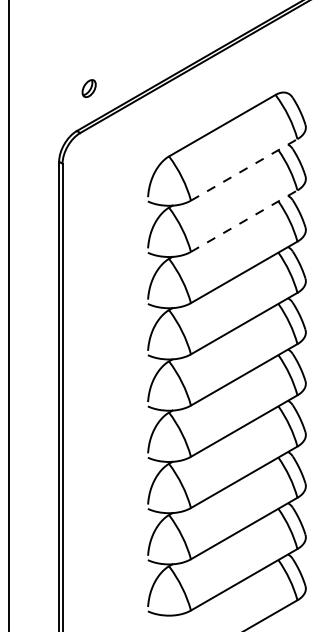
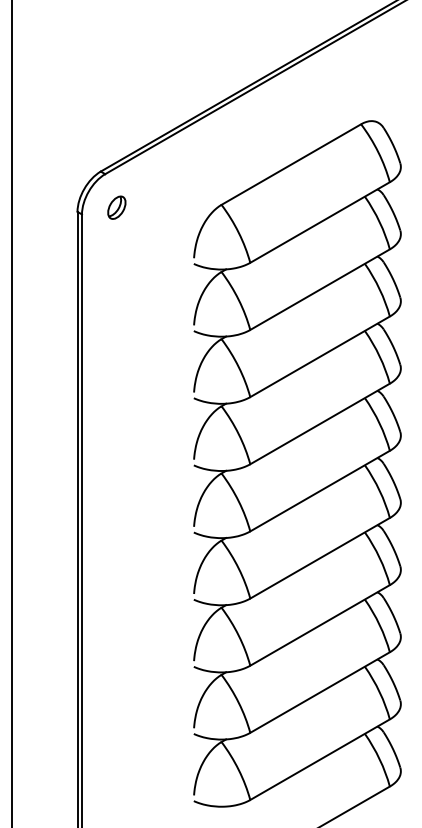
part: (88, 88) -> (115, 207), moved
line: (244, 169) -> (320, 221), dashed -> solid
line: (244, 220) -> (320, 288), dashed -> solid

